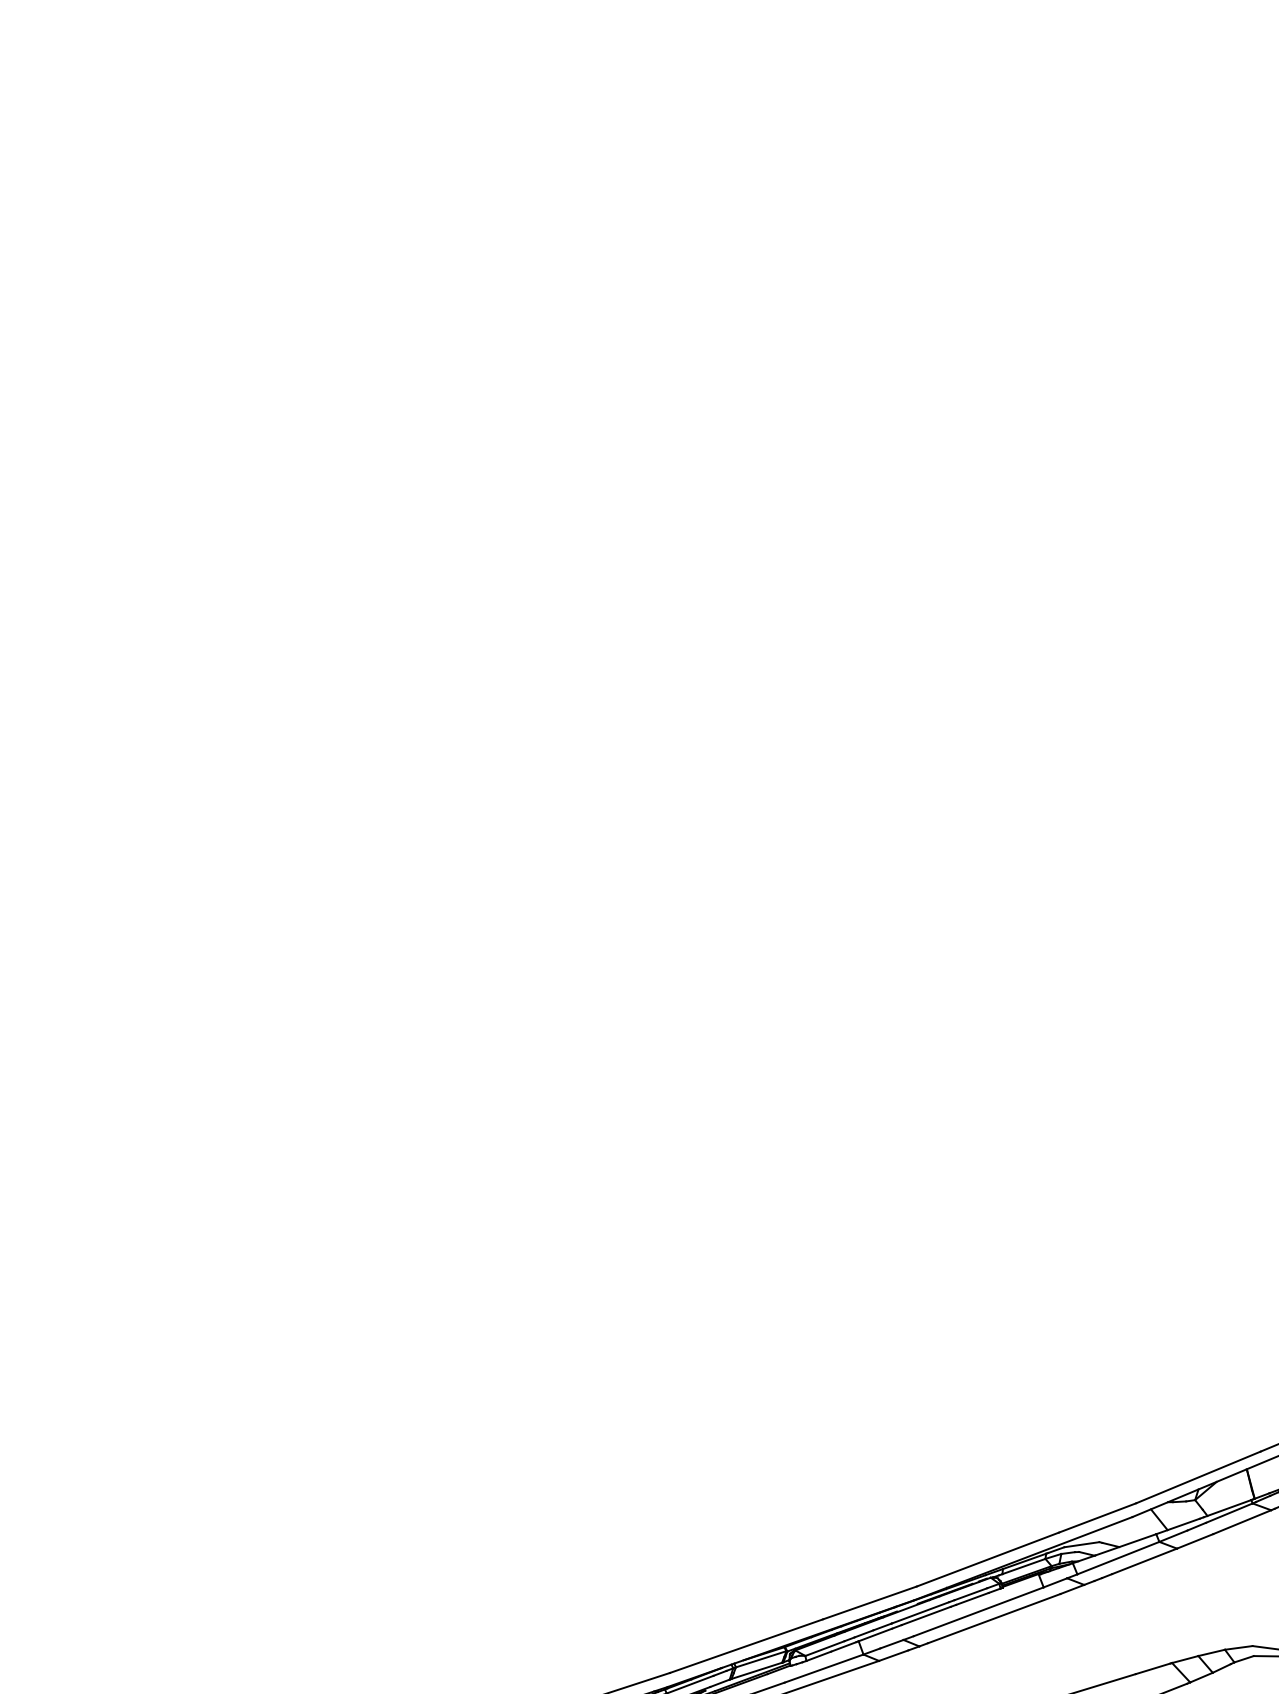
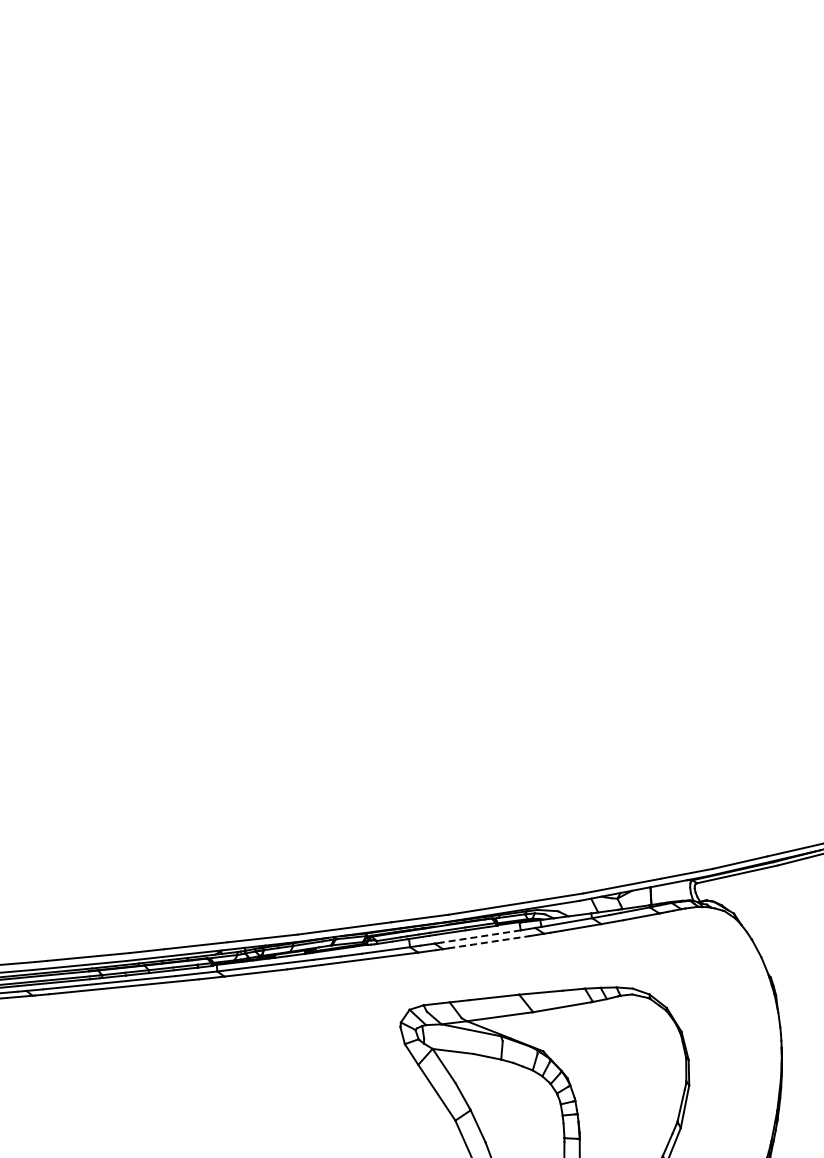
line: (978, 1611) -> (480, 936), solid -> dashed
line: (995, 1618) -> (489, 942), solid -> dashed

